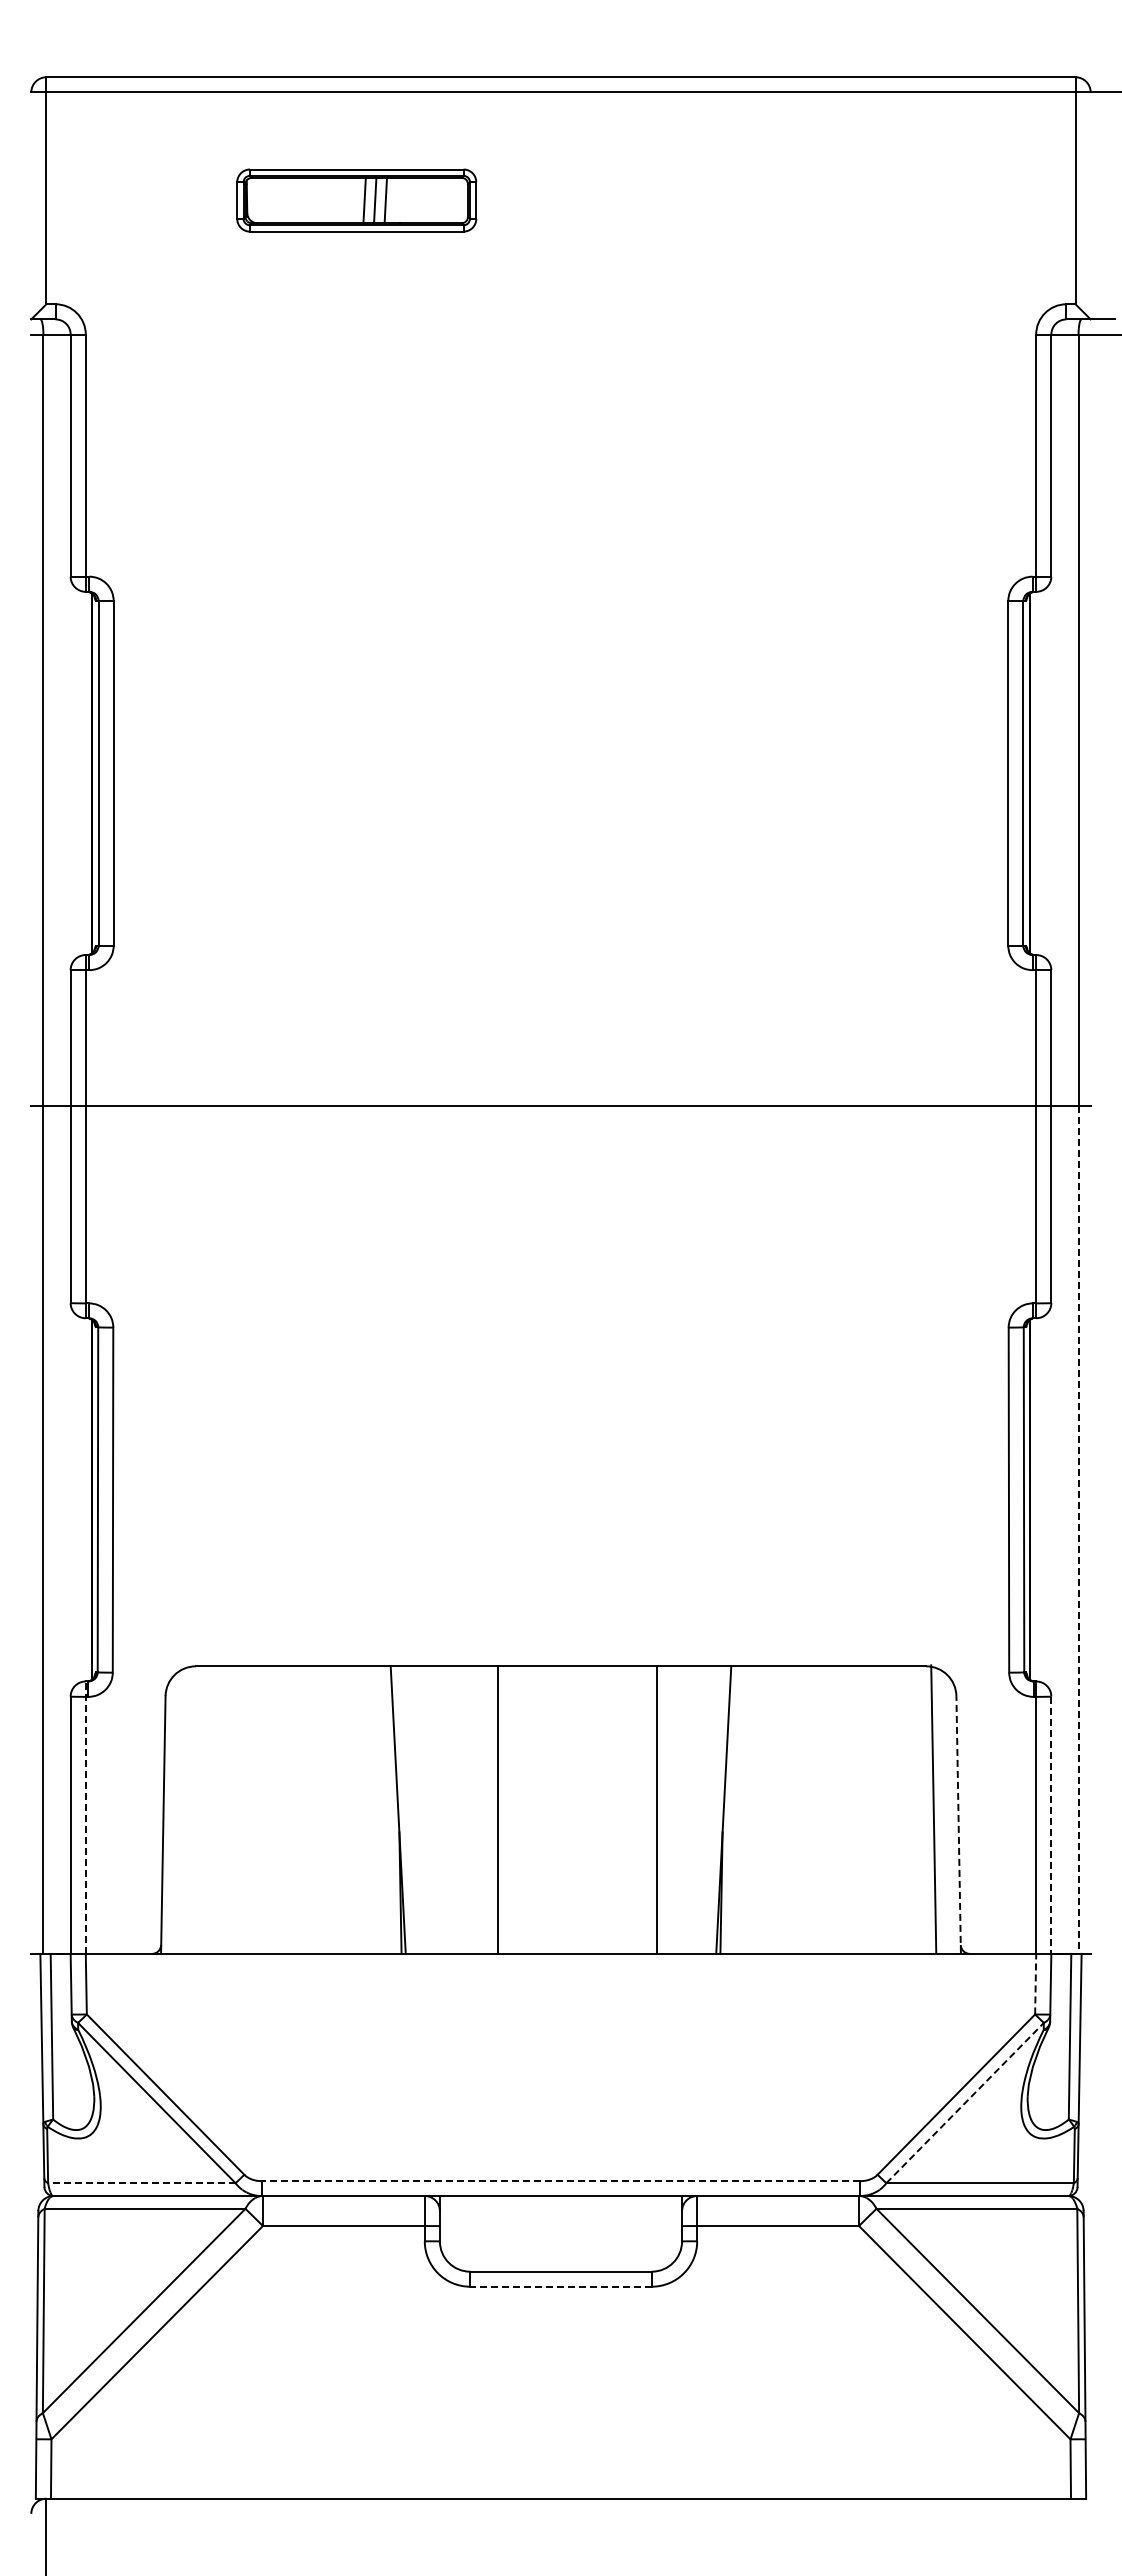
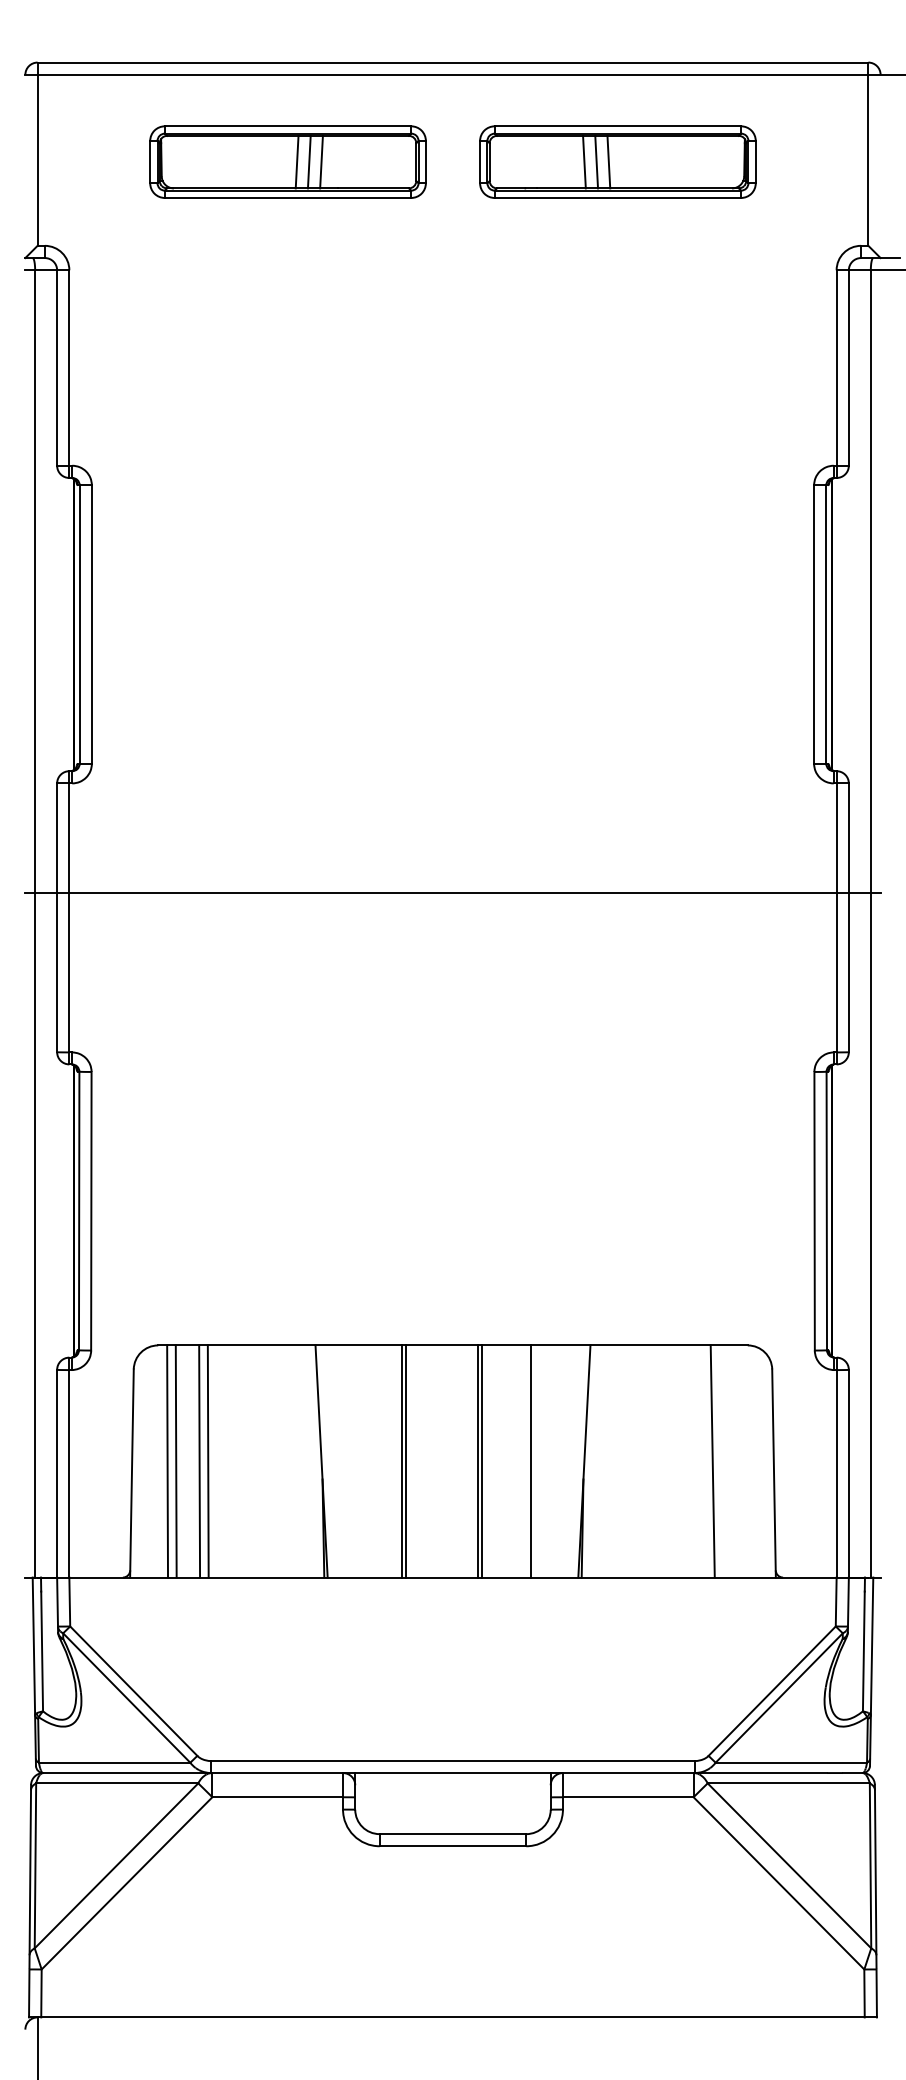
part: (356, 200) -> (287, 162), size x1.43
part: (764, 200) -> (617, 162), added
line: (1078, 1530) -> (870, 1235), dashed -> solid
line: (933, 1808) -> (712, 1461), moved
line: (206, 1809) -> (166, 1461), added
line: (217, 1809) -> (175, 1461), added
line: (246, 1809) -> (199, 1461), added
line: (257, 1809) -> (207, 1461), added
line: (502, 1809) -> (405, 1461), added
line: (591, 1809) -> (477, 1461), added
line: (597, 1809) -> (482, 1461), added
line: (85, 1817) -> (69, 1467), dashed -> solid
line: (958, 1824) -> (773, 1473), dashed -> solid
line: (1051, 1825) -> (848, 1473), dashed -> solid
line: (1035, 1983) -> (836, 1601), dashed -> solid
line: (965, 2102) -> (779, 1697), dashed -> solid
line: (560, 2181) -> (452, 1761), dashed -> solid
line: (141, 2183) -> (114, 1762), dashed -> solid
line: (560, 2286) -> (452, 1846), dashed -> solid

